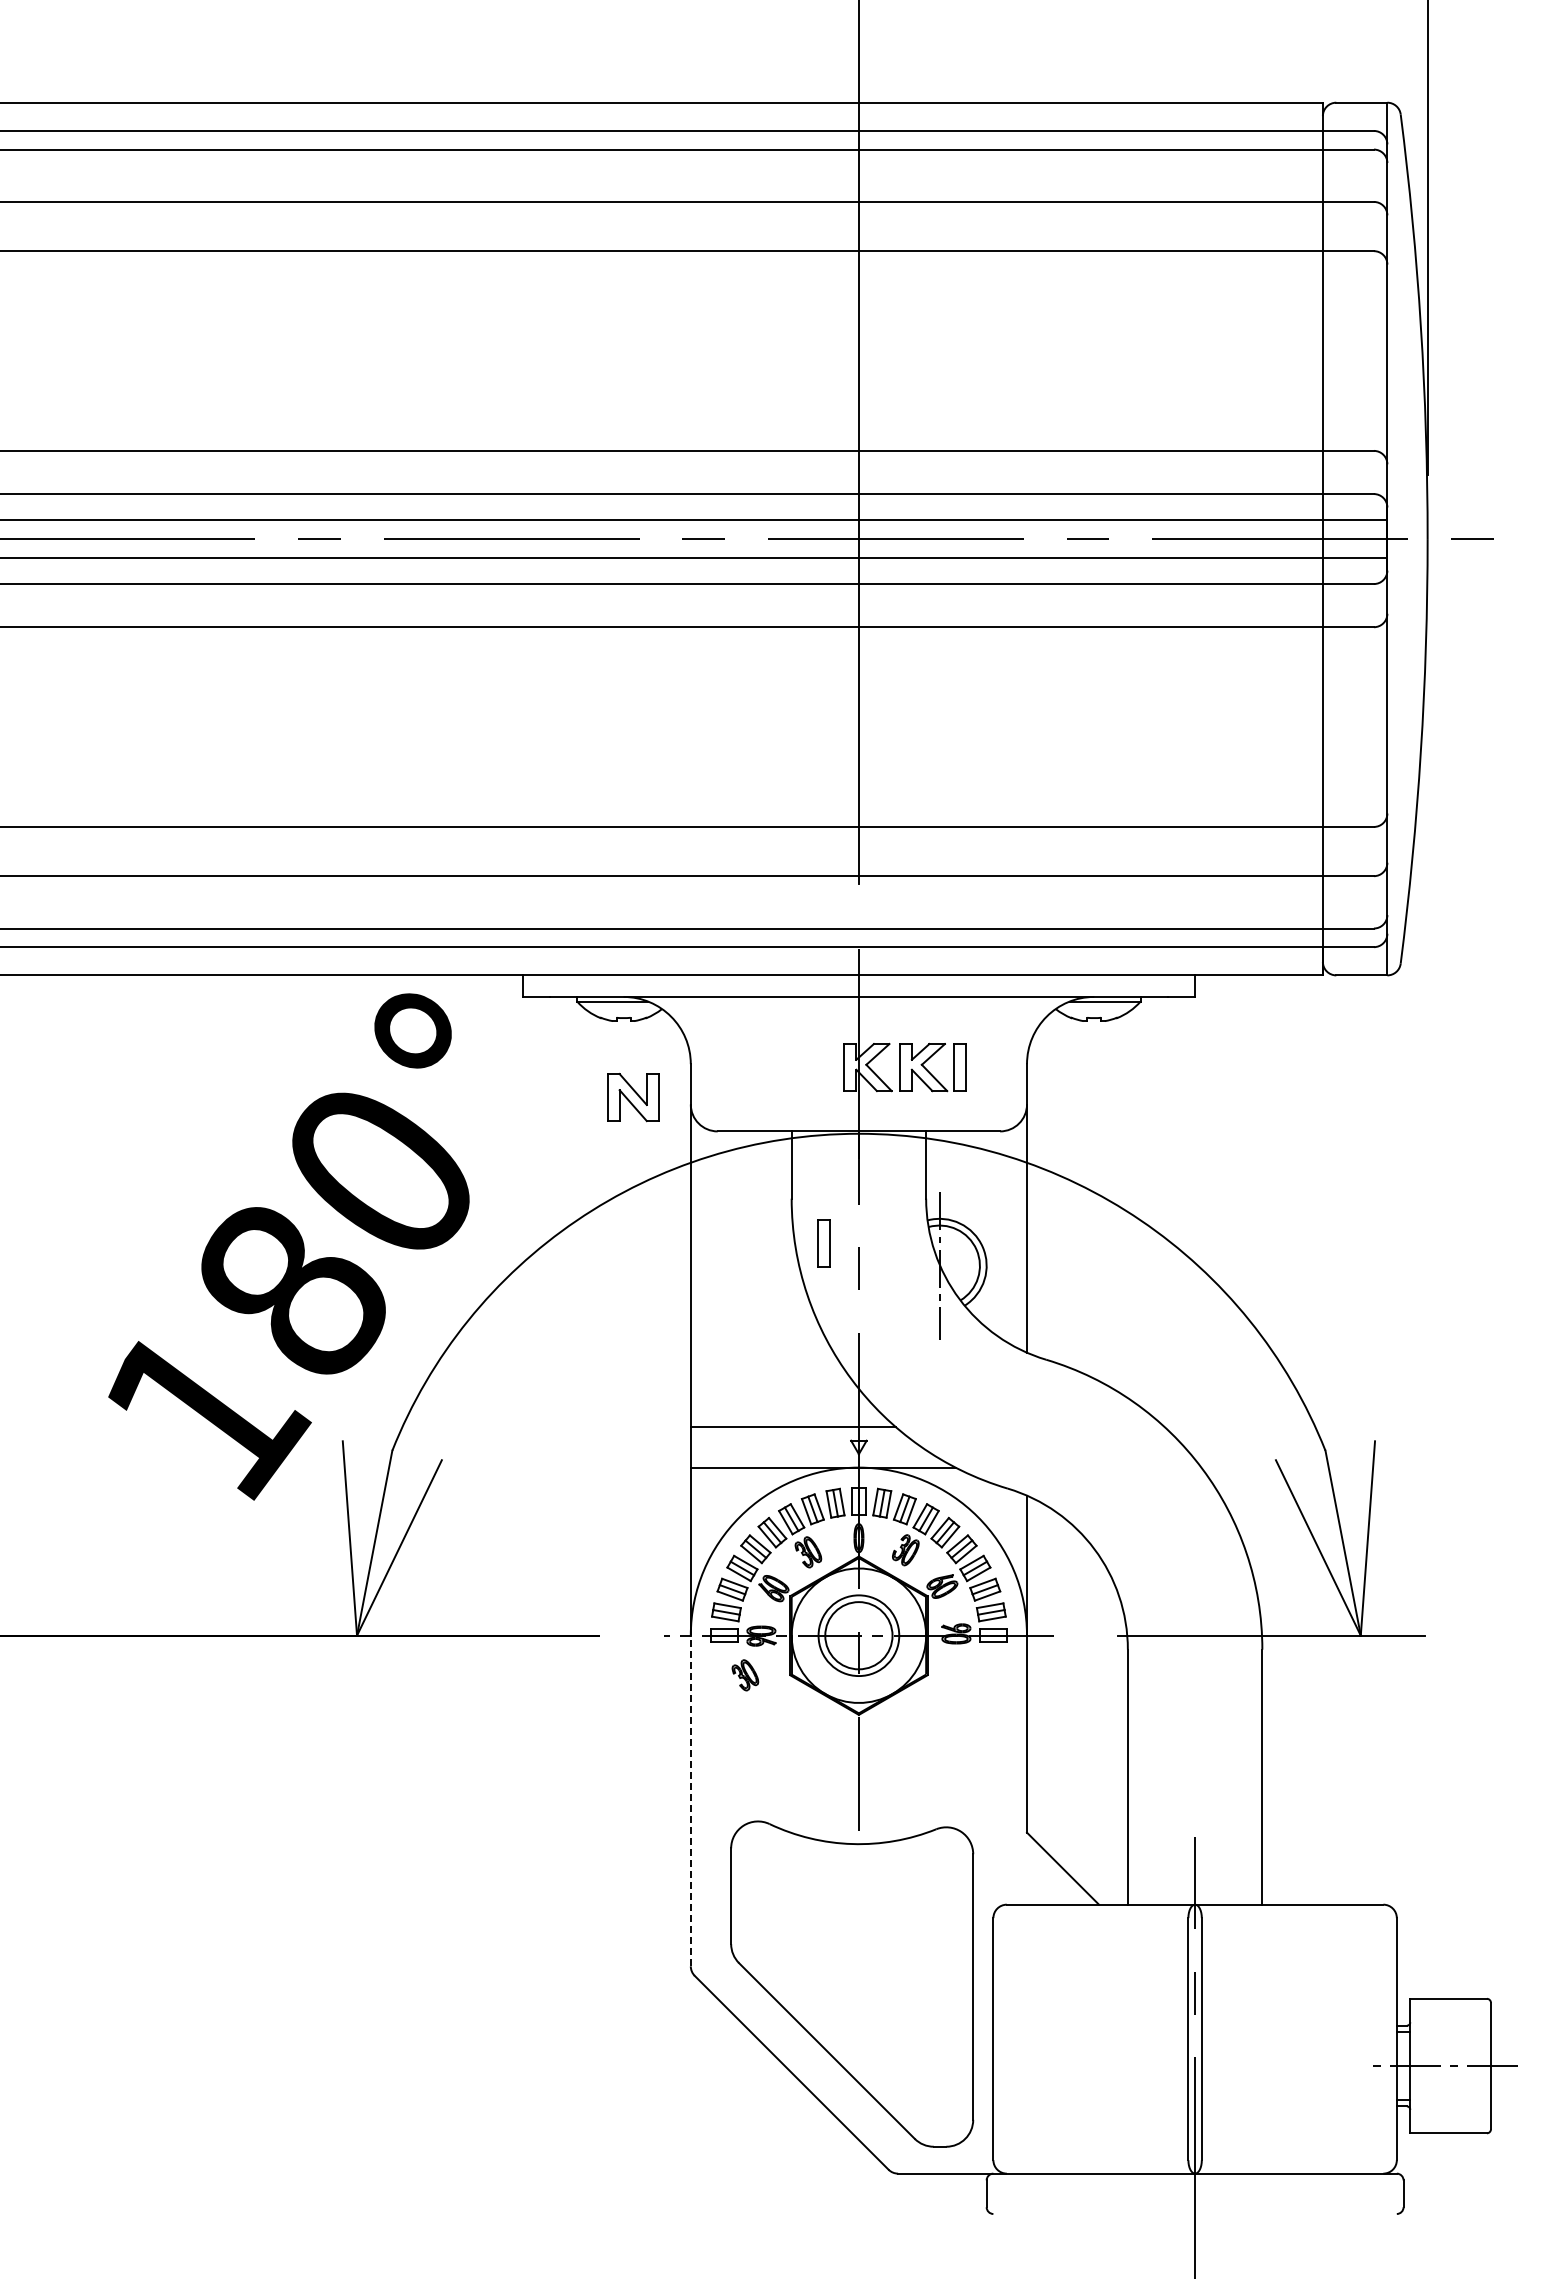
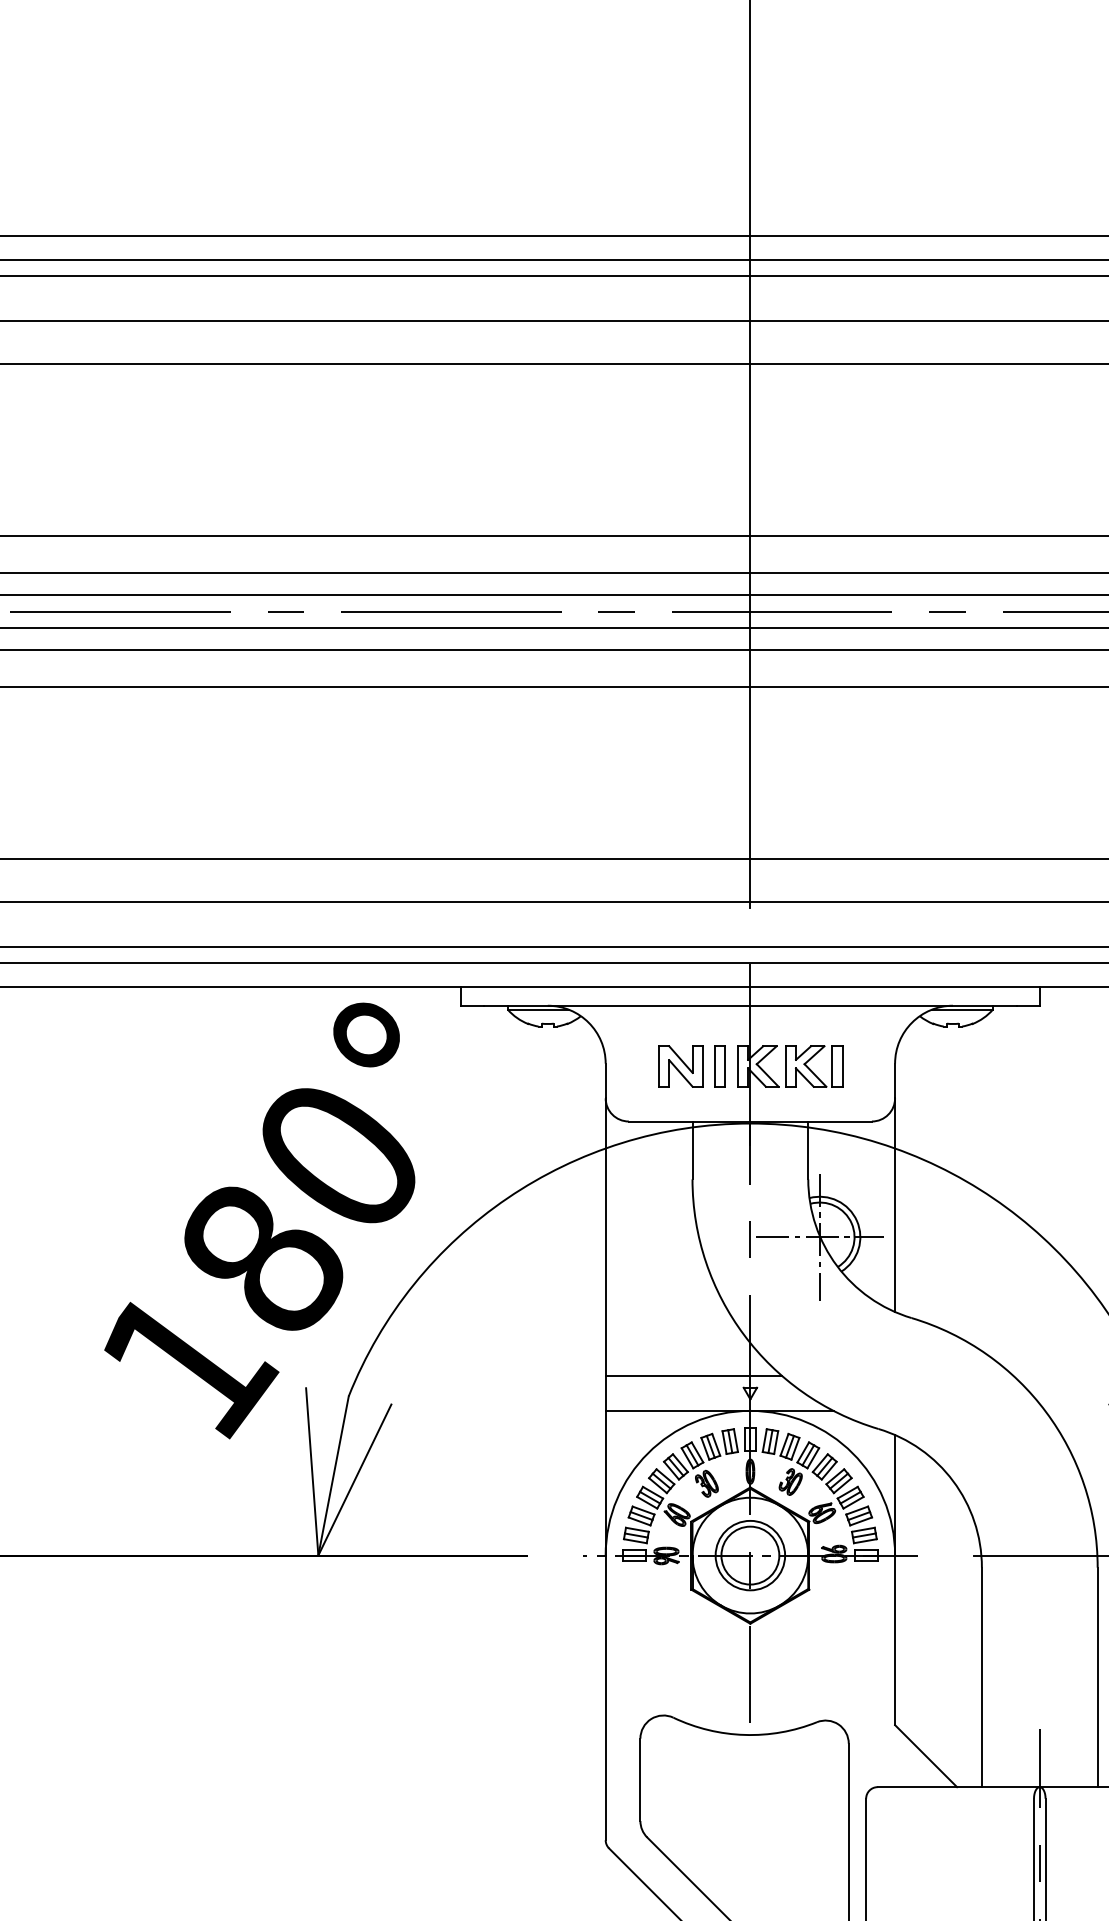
part: (633, 1097) -> (681, 1066), moved
part: (823, 1243) -> (719, 1066), moved
line: (939, 1265) -> (819, 1236), added
part: (745, 1675) -> (652, 1589), removed
line: (690, 1800) -> (605, 1697), dashed -> solid

